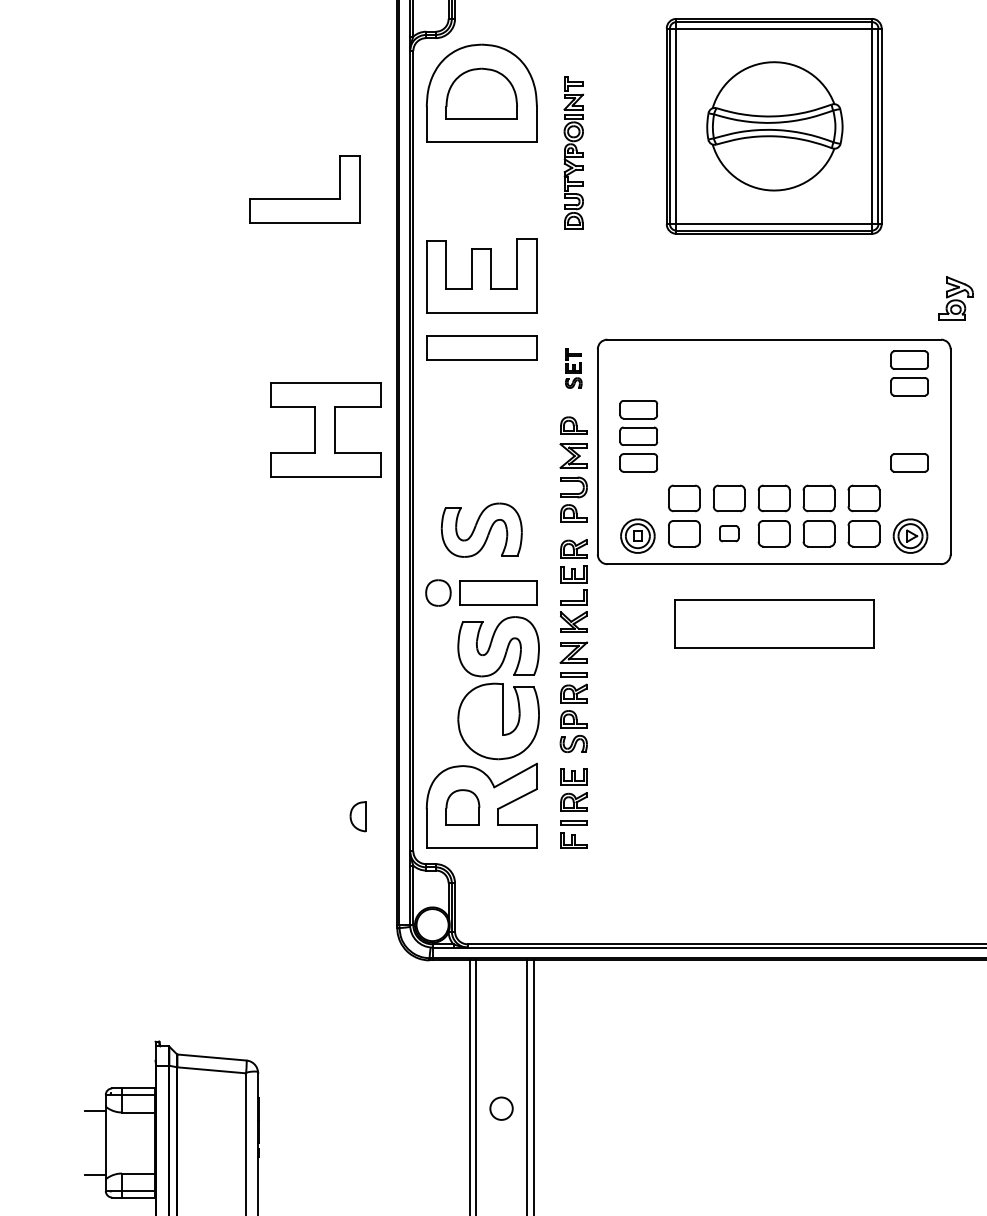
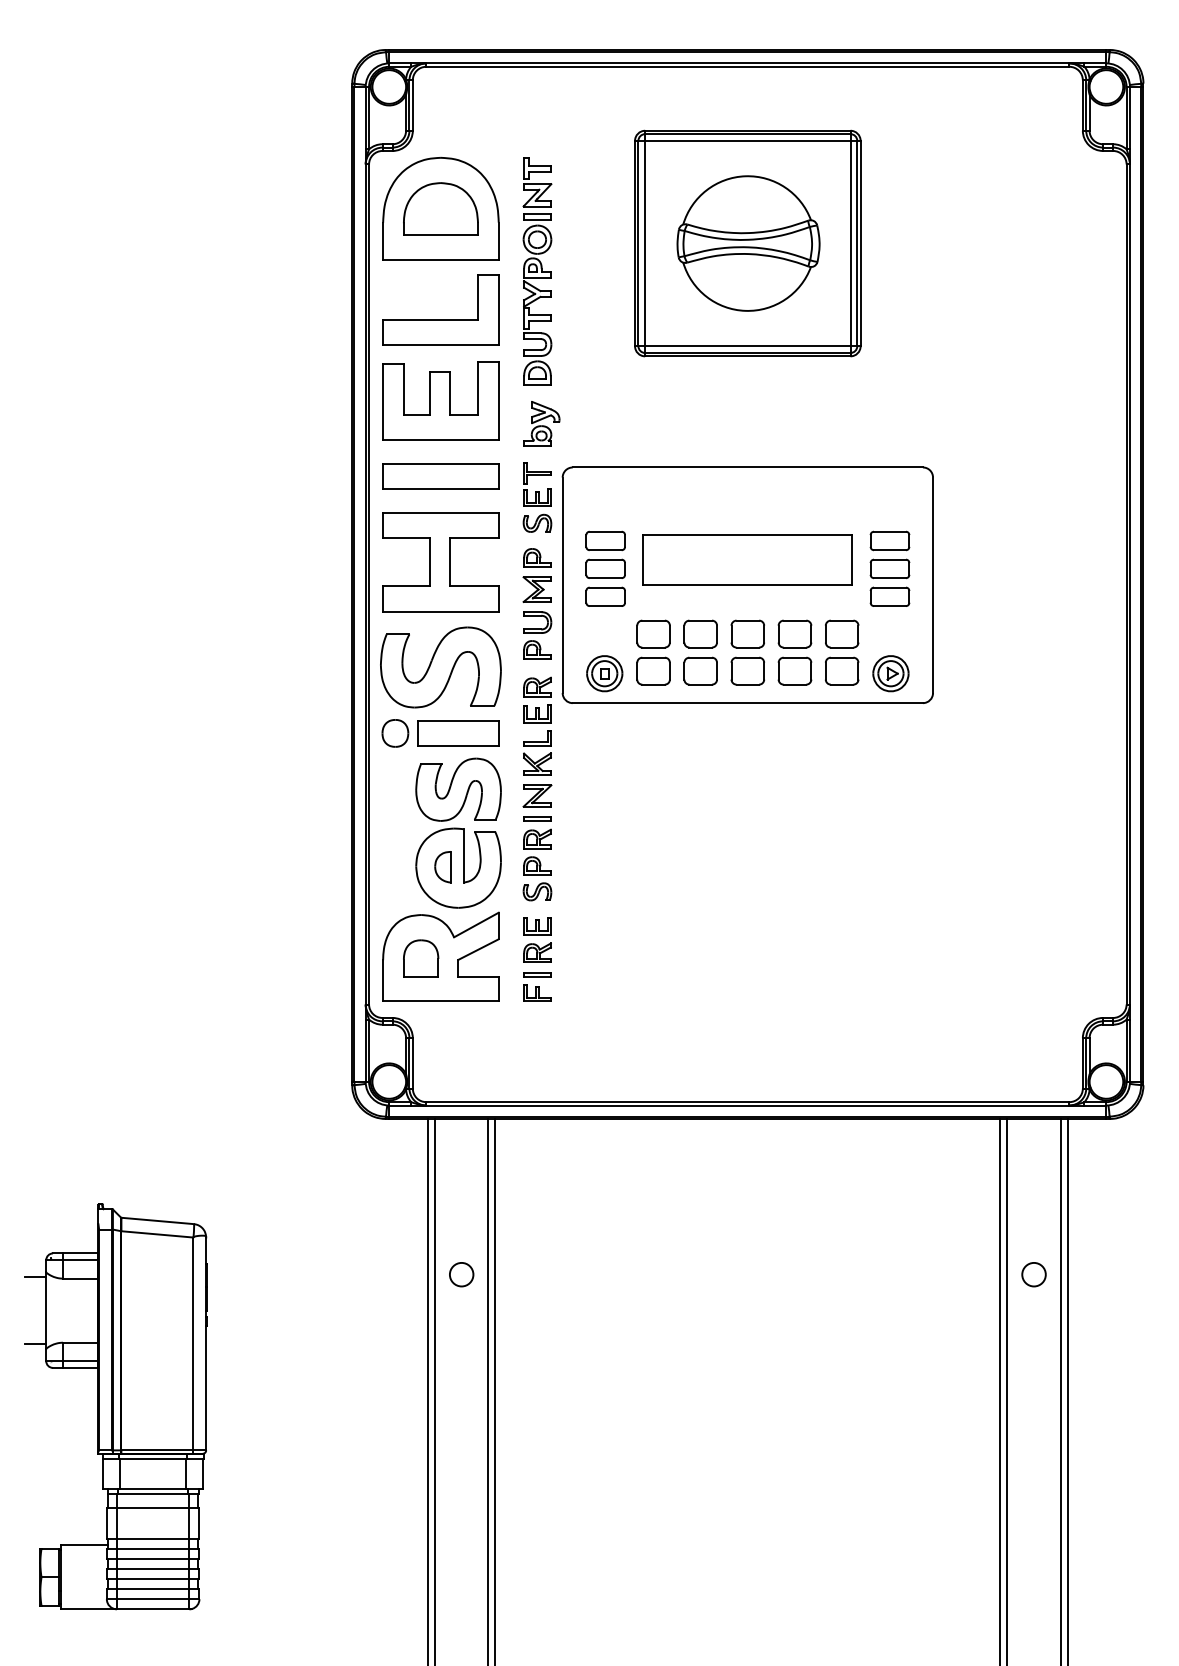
part: (573, 152) -> (537, 271), size x1.43
part: (304, 198) -> (440, 319), moved
part: (955, 297) -> (541, 423), moved
part: (573, 368) -> (537, 497), size x1.67
part: (909, 373) -> (889, 554), moved
part: (325, 430) -> (440, 562), moved
part: (481, 530) -> (440, 667), size x1.43
part: (729, 533) -> (700, 670), size x1.67
part: (773, 623) -> (747, 559), moved
part: (357, 817) -> (442, 867), moved

